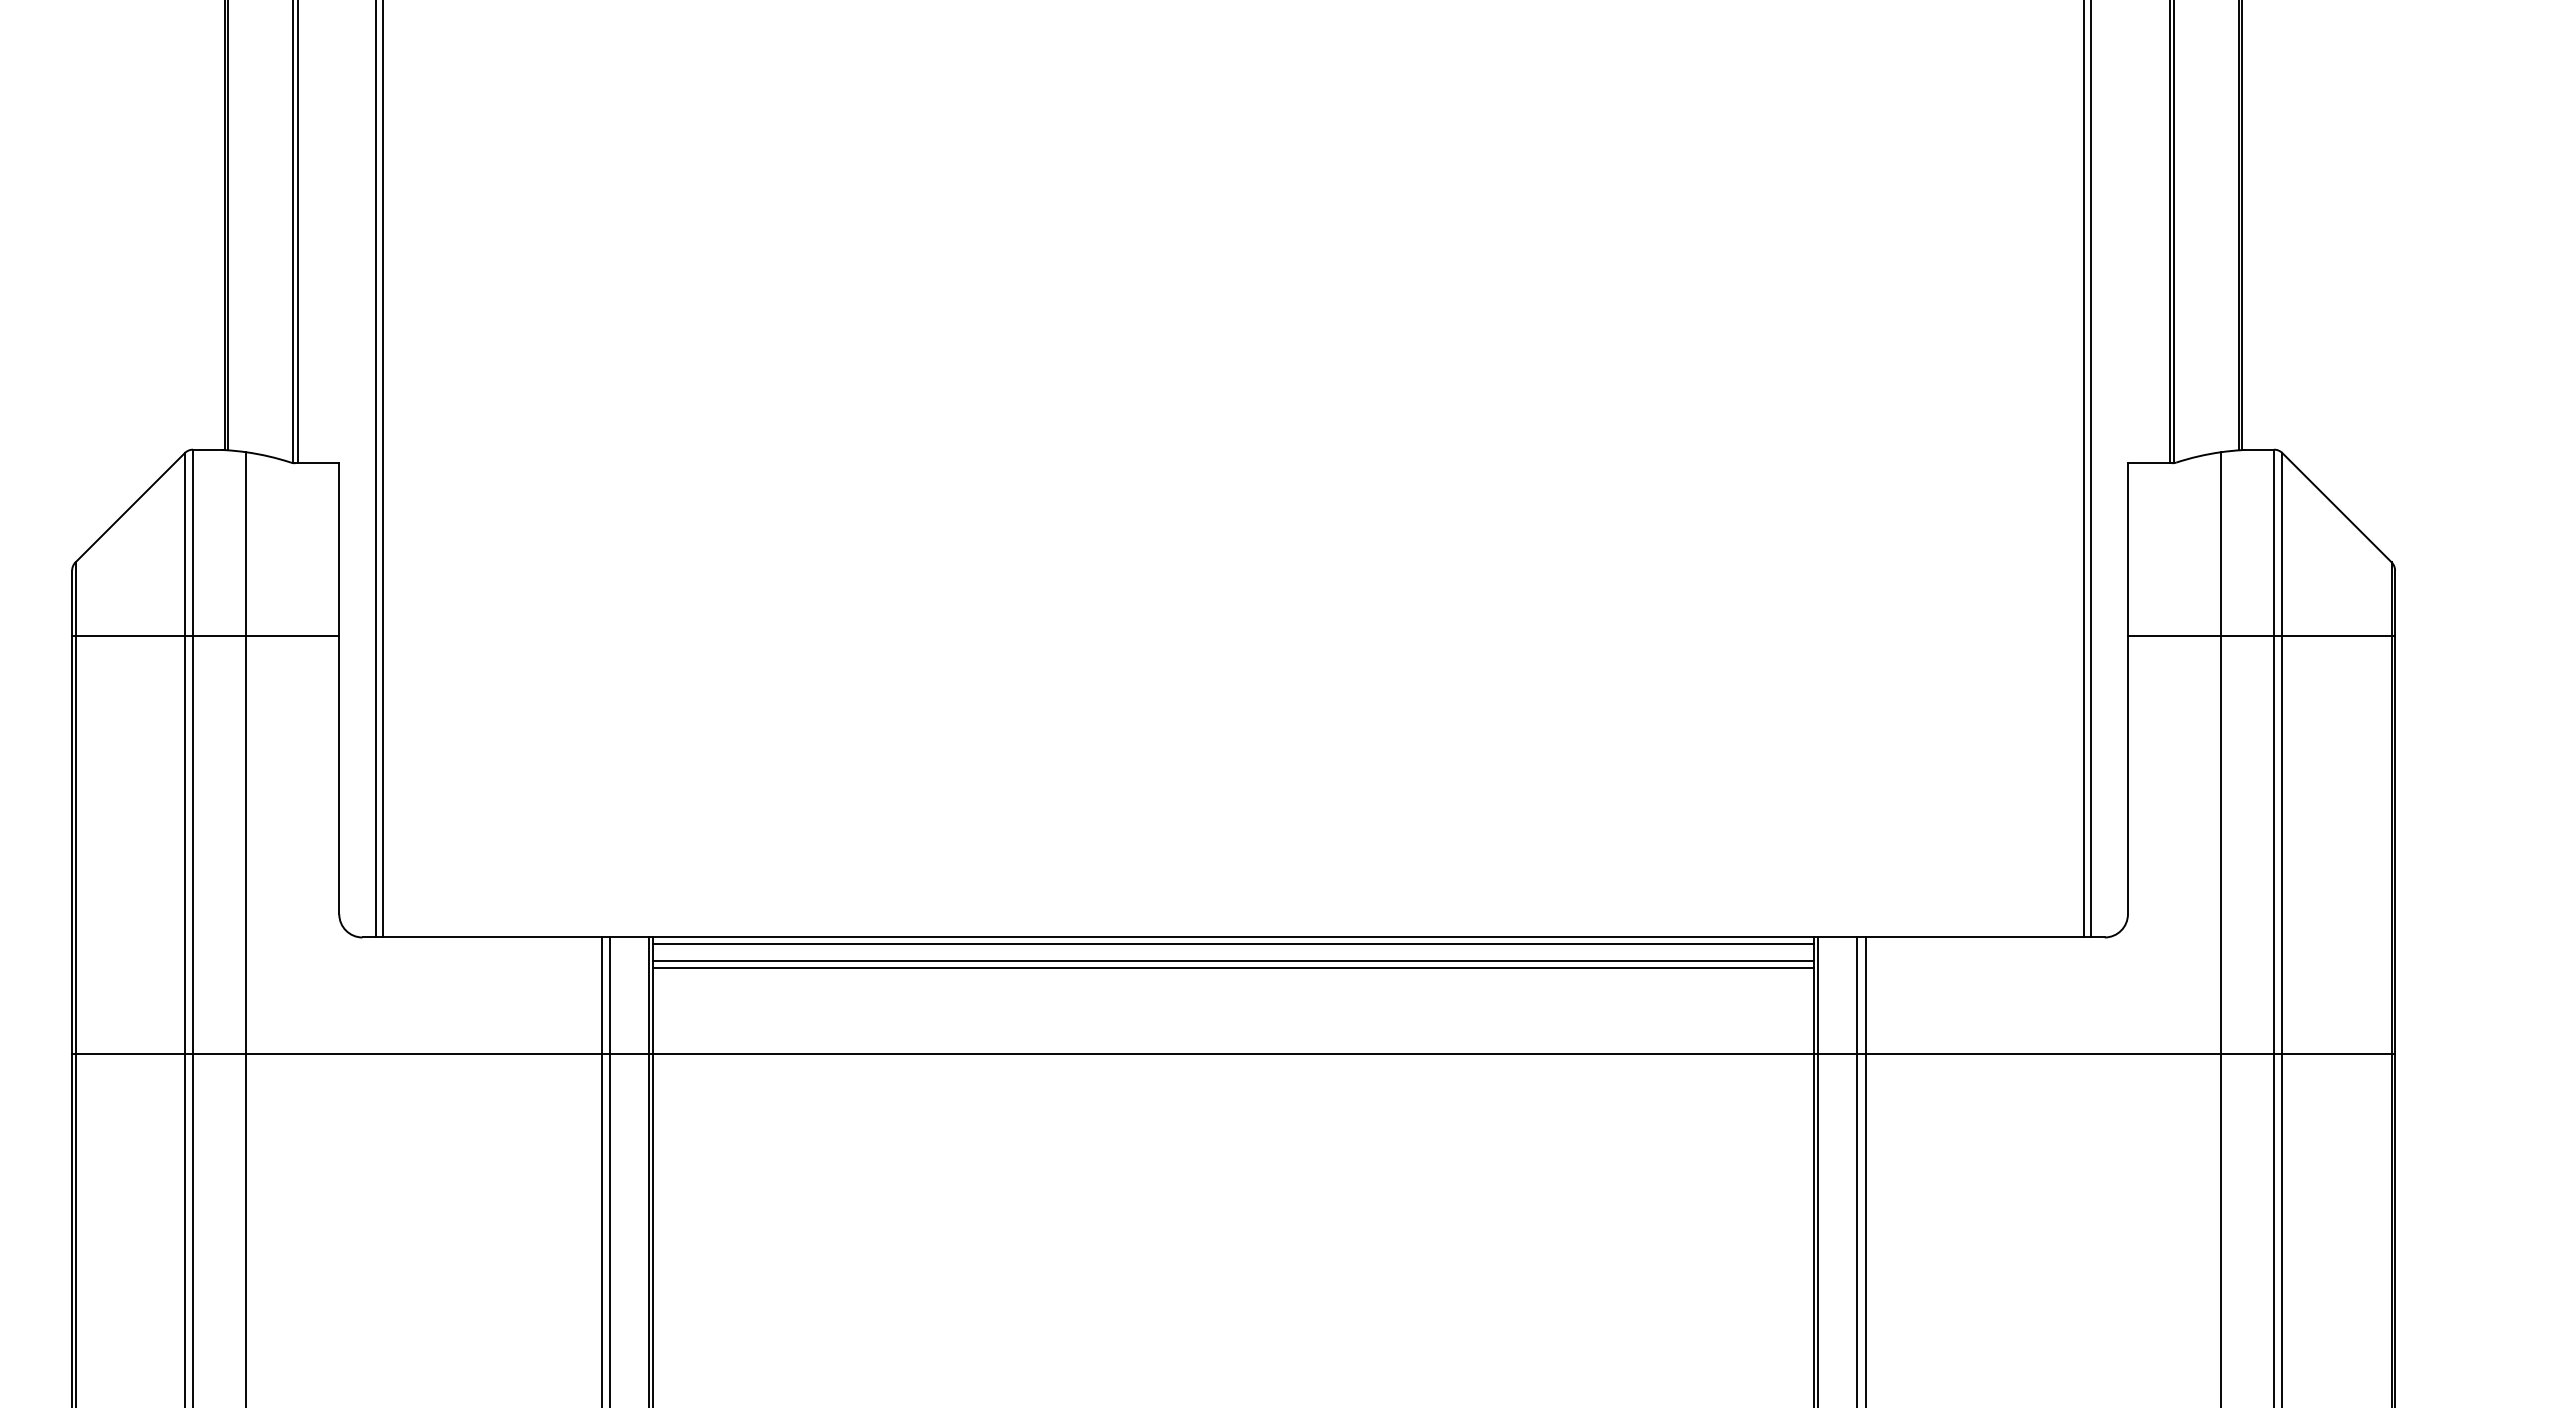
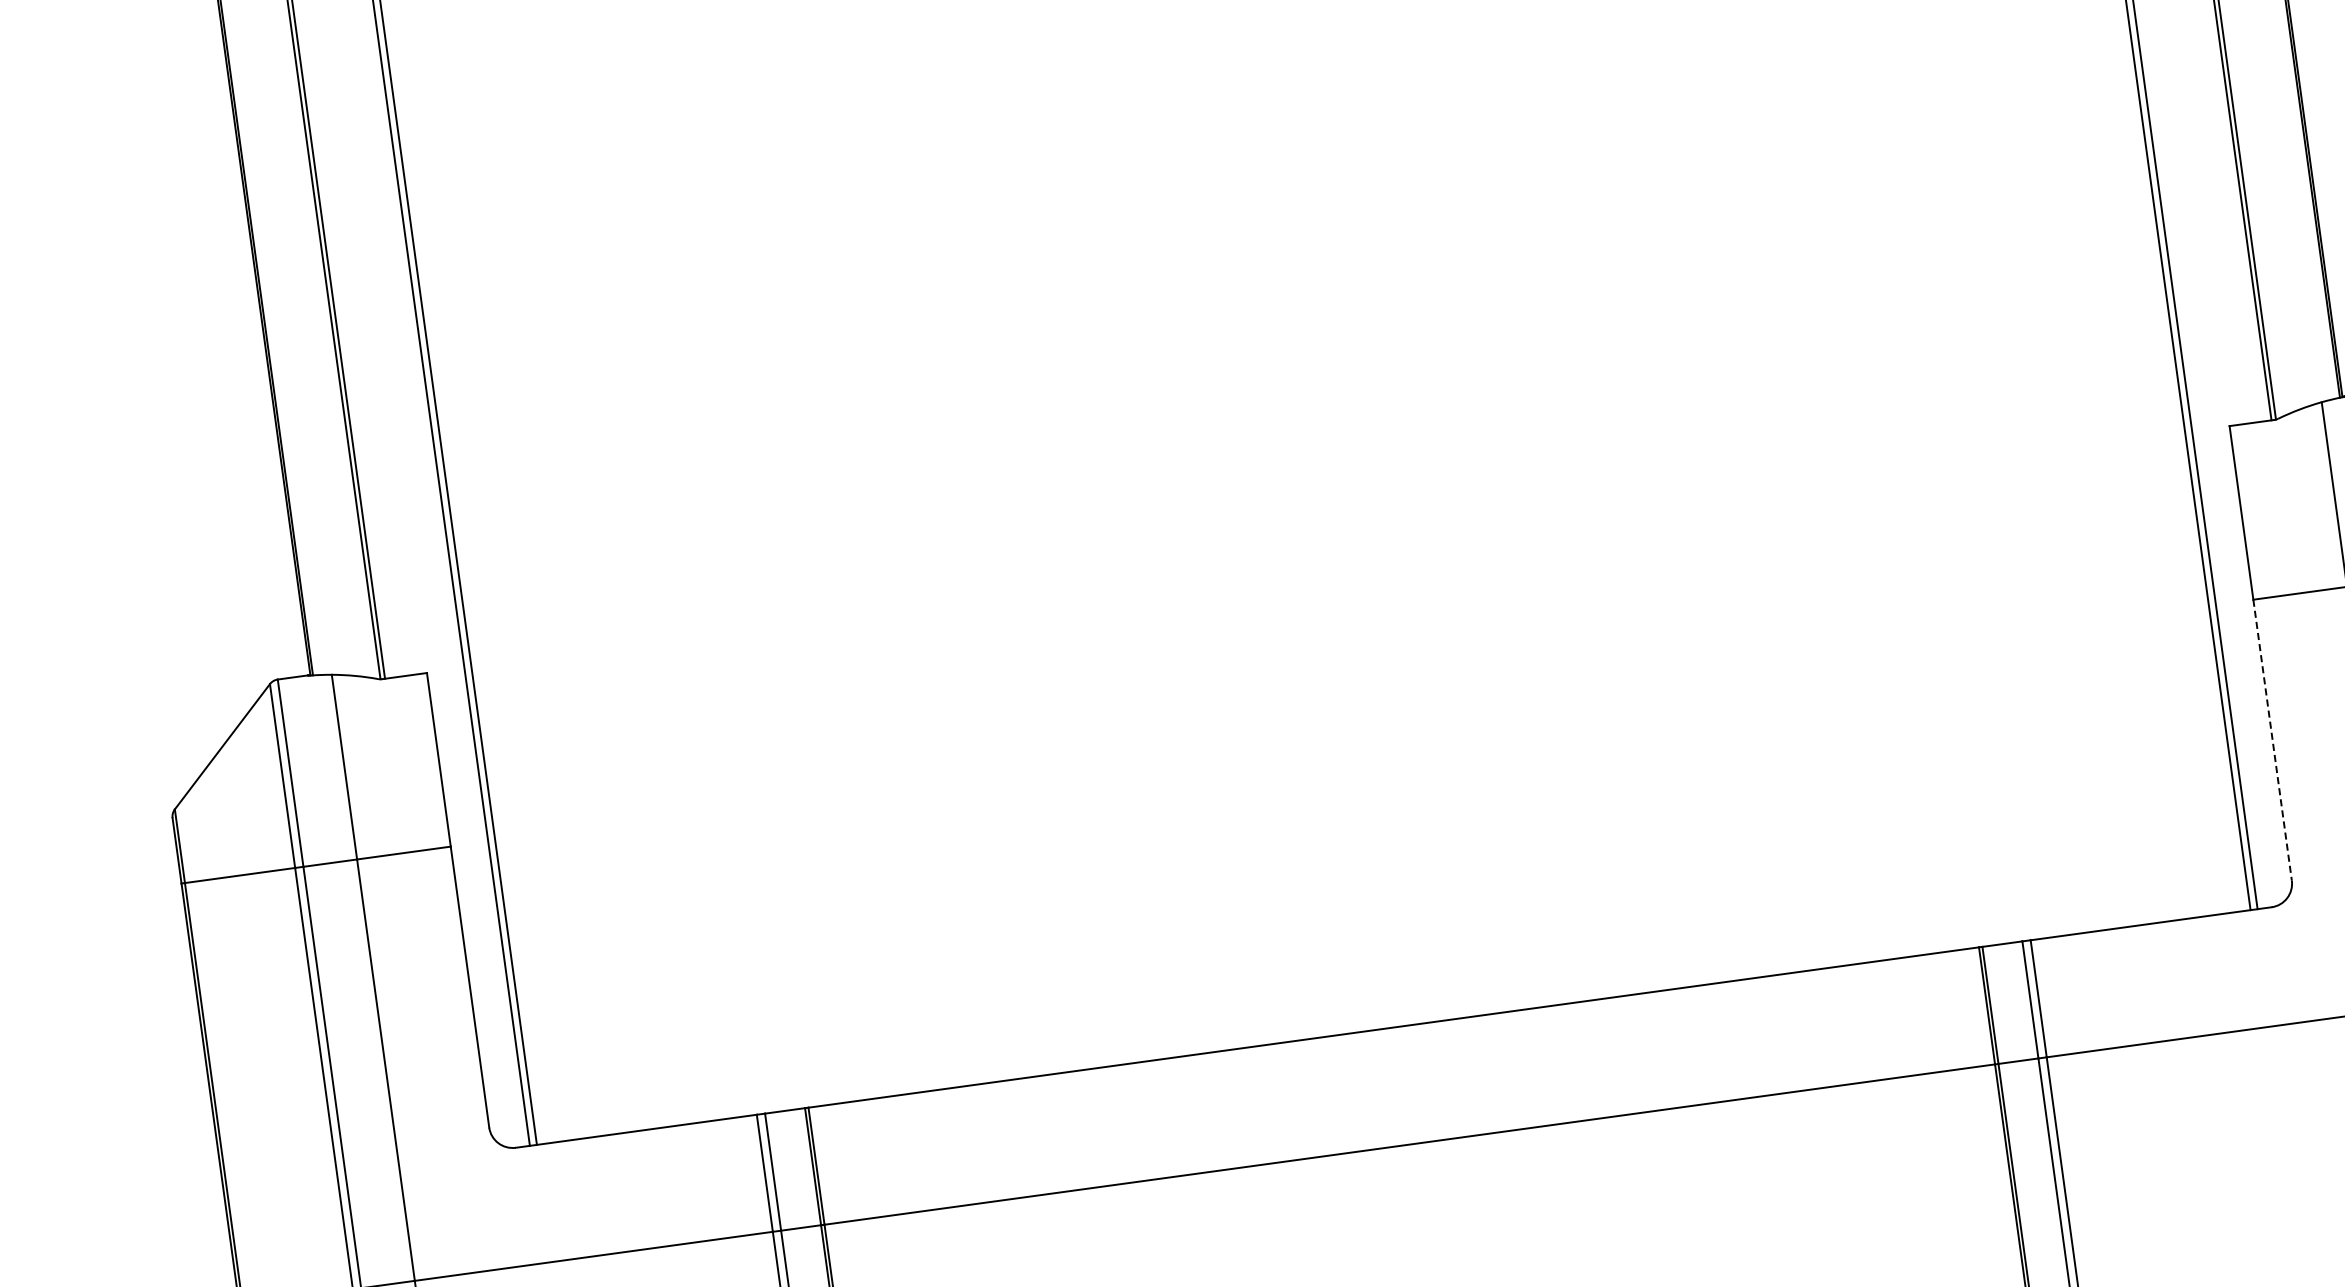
line: (2127, 775) -> (2272, 740), solid -> dashed
line: (1233, 944) -> (1394, 1034), removed
line: (1233, 960) -> (1396, 1050), removed
line: (1233, 967) -> (1397, 1057), removed

